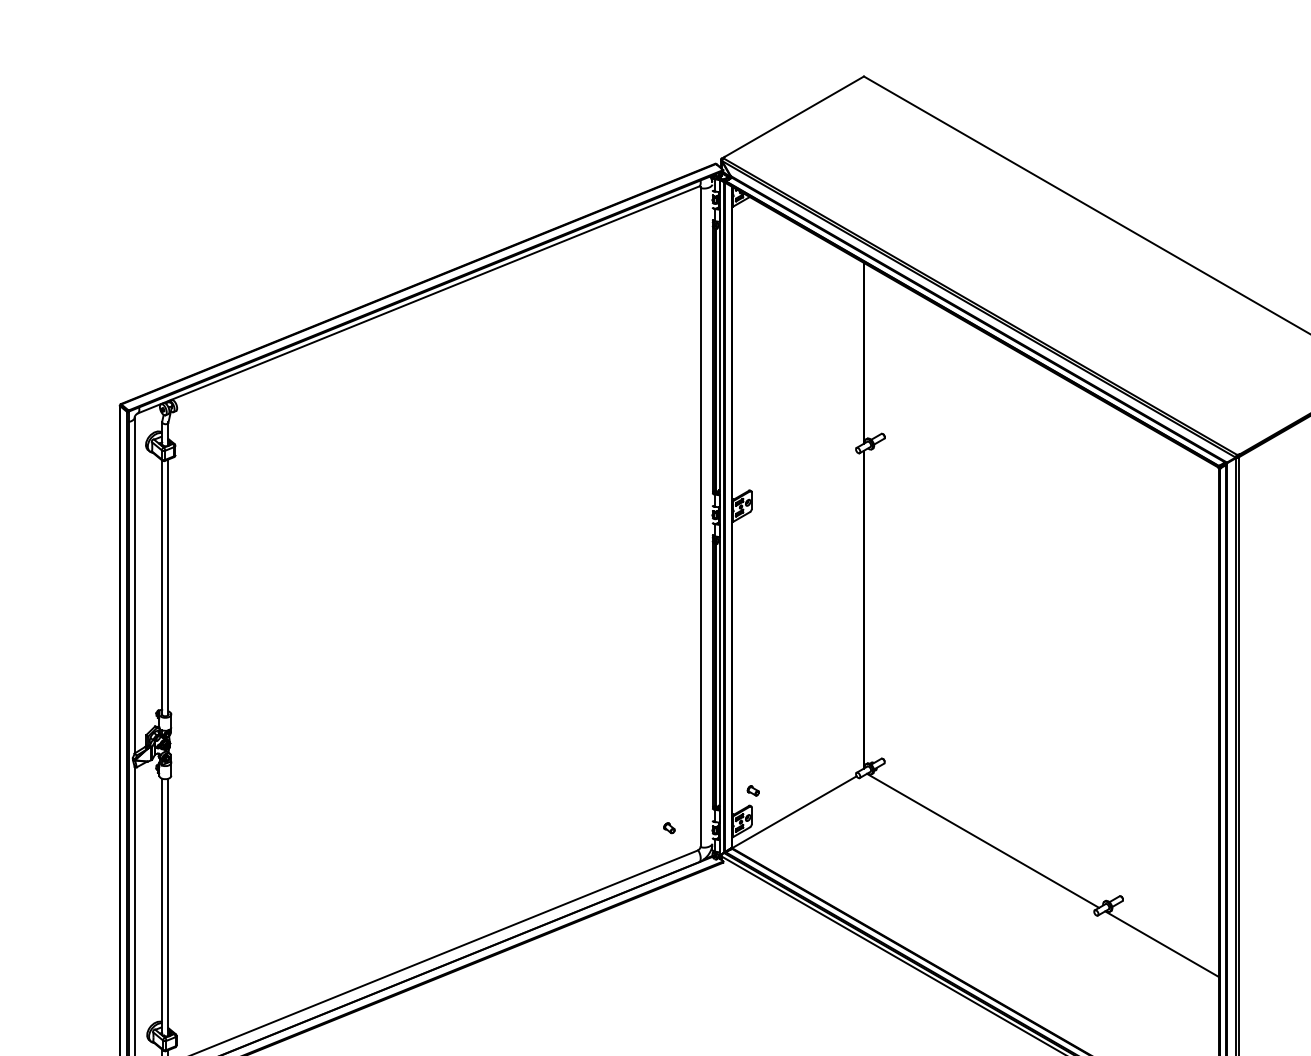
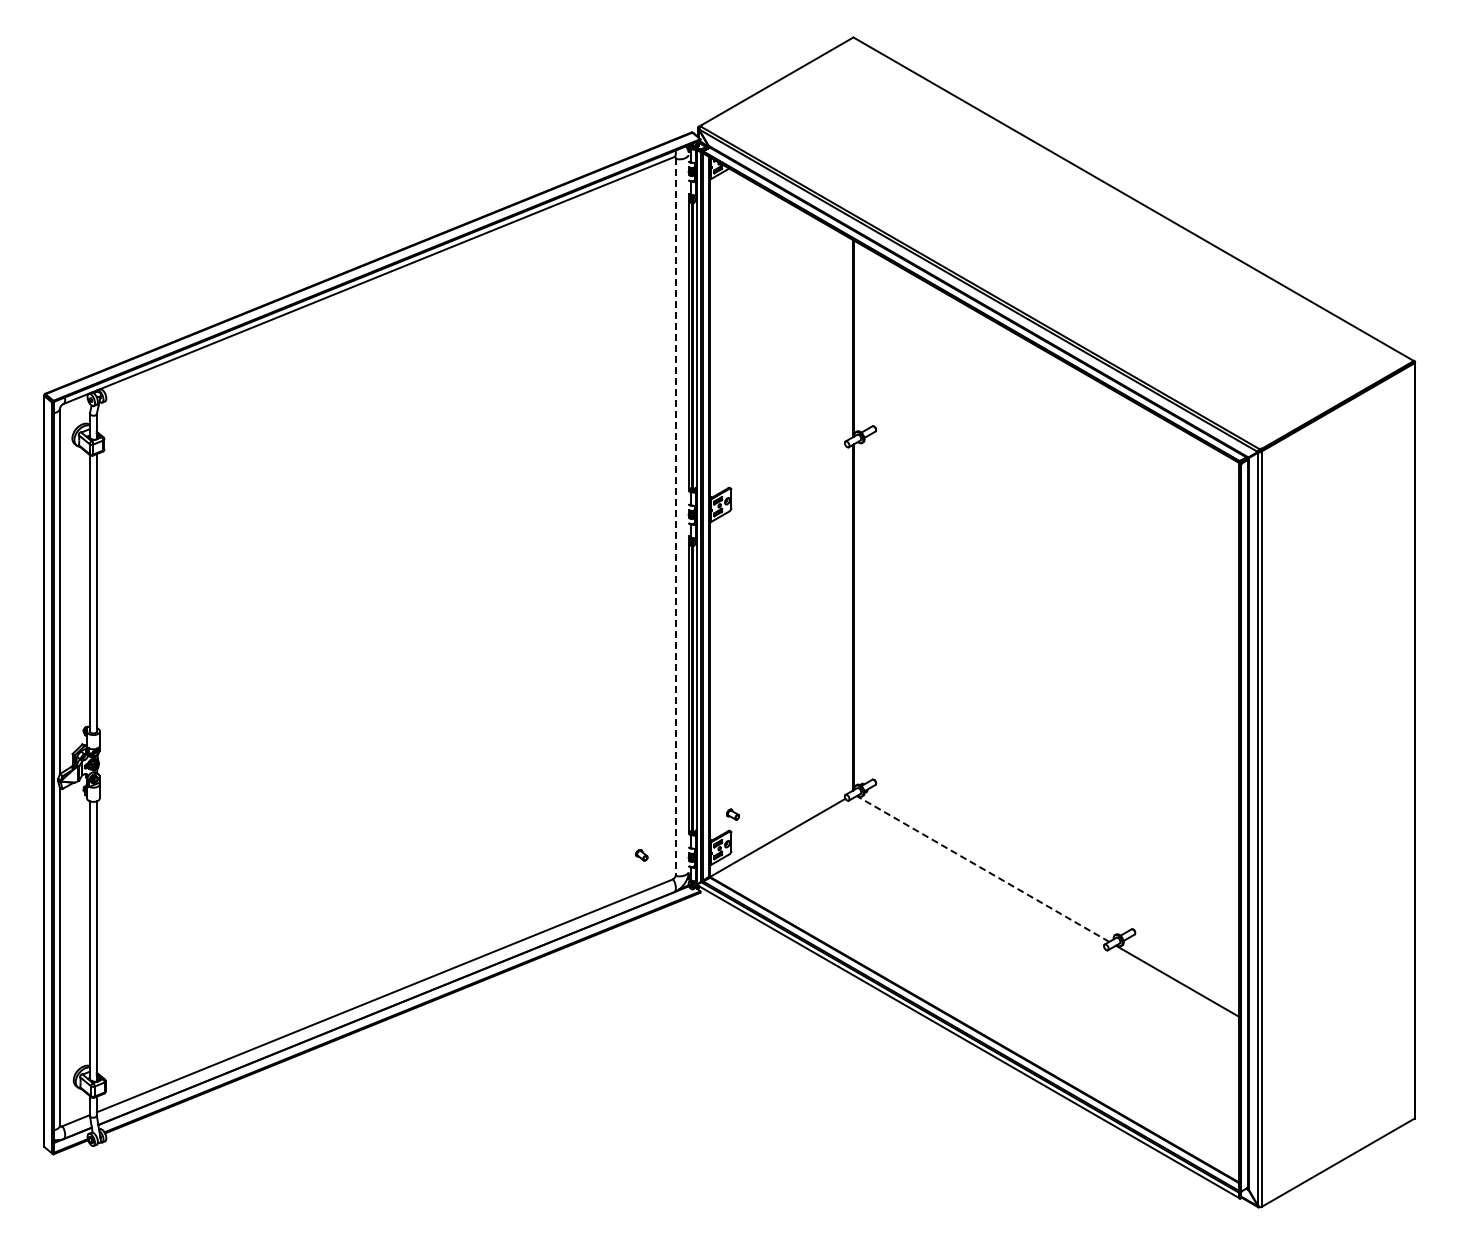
line: (700, 516) -> (675, 516), solid -> dashed
line: (983, 840) -> (983, 868), solid -> dashed

